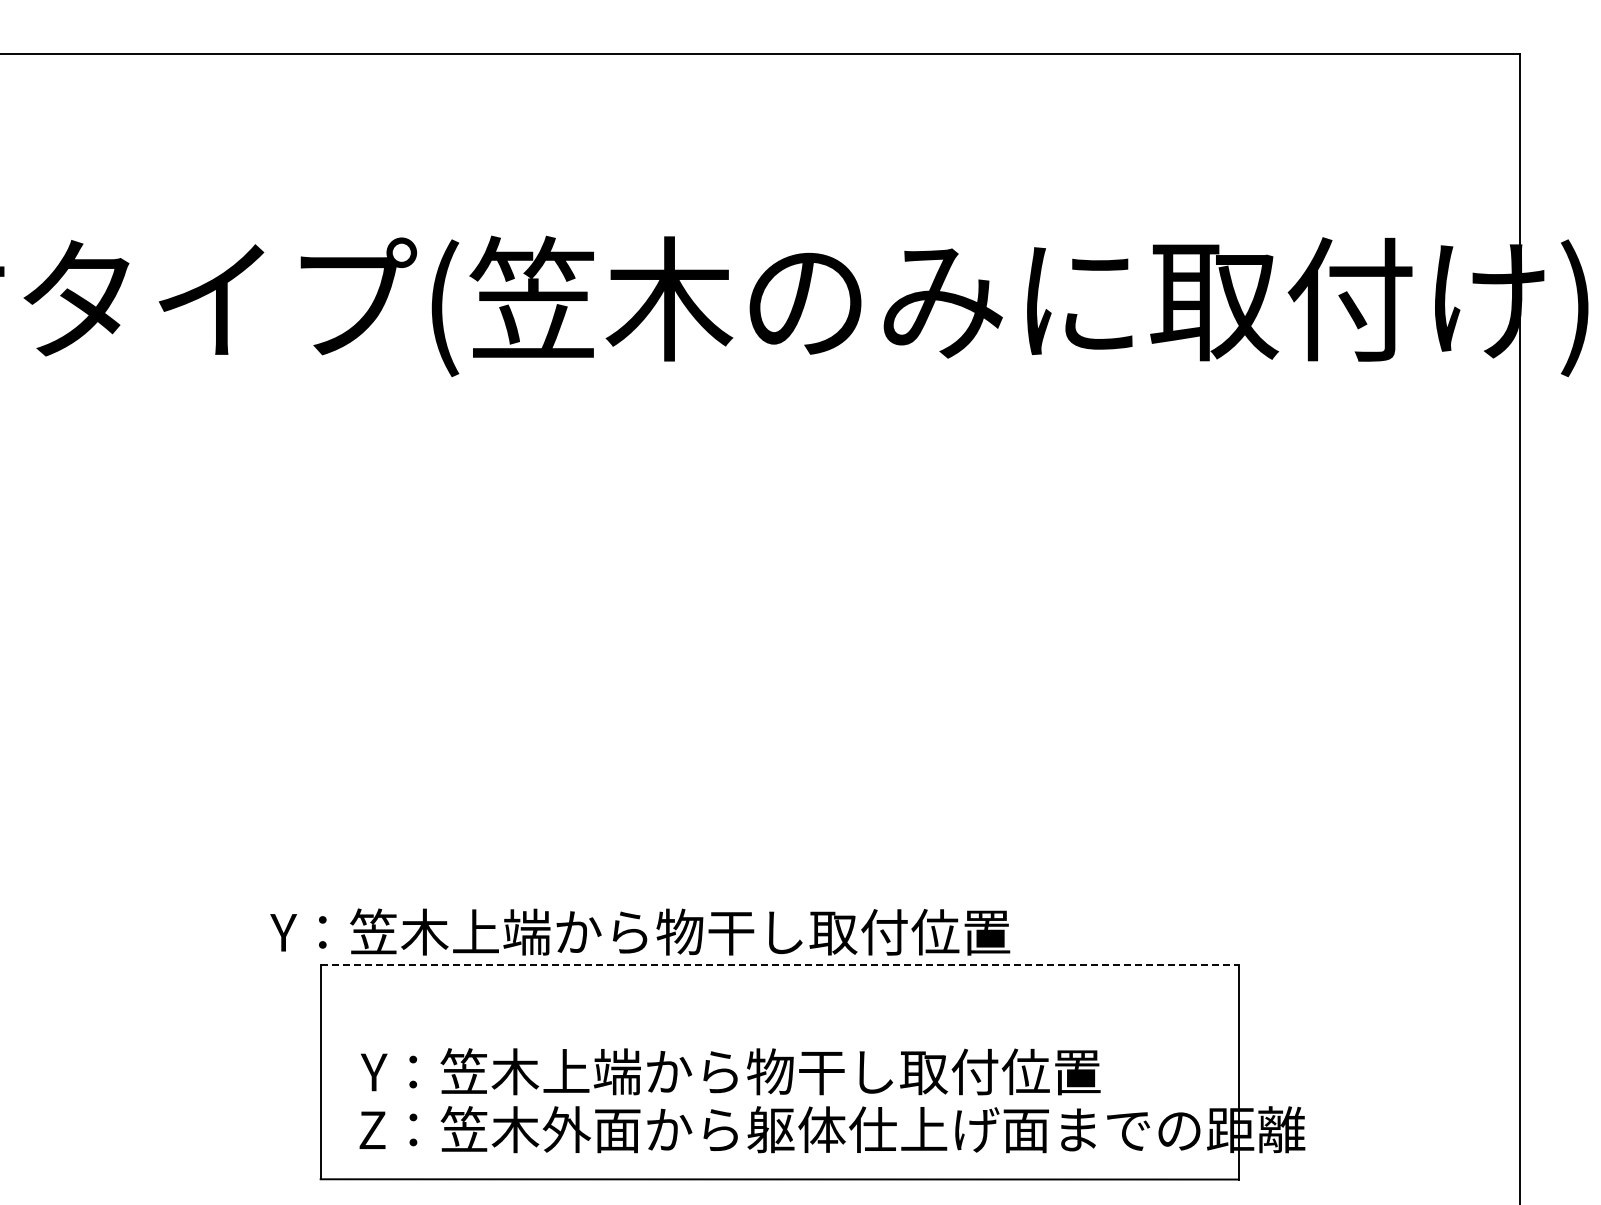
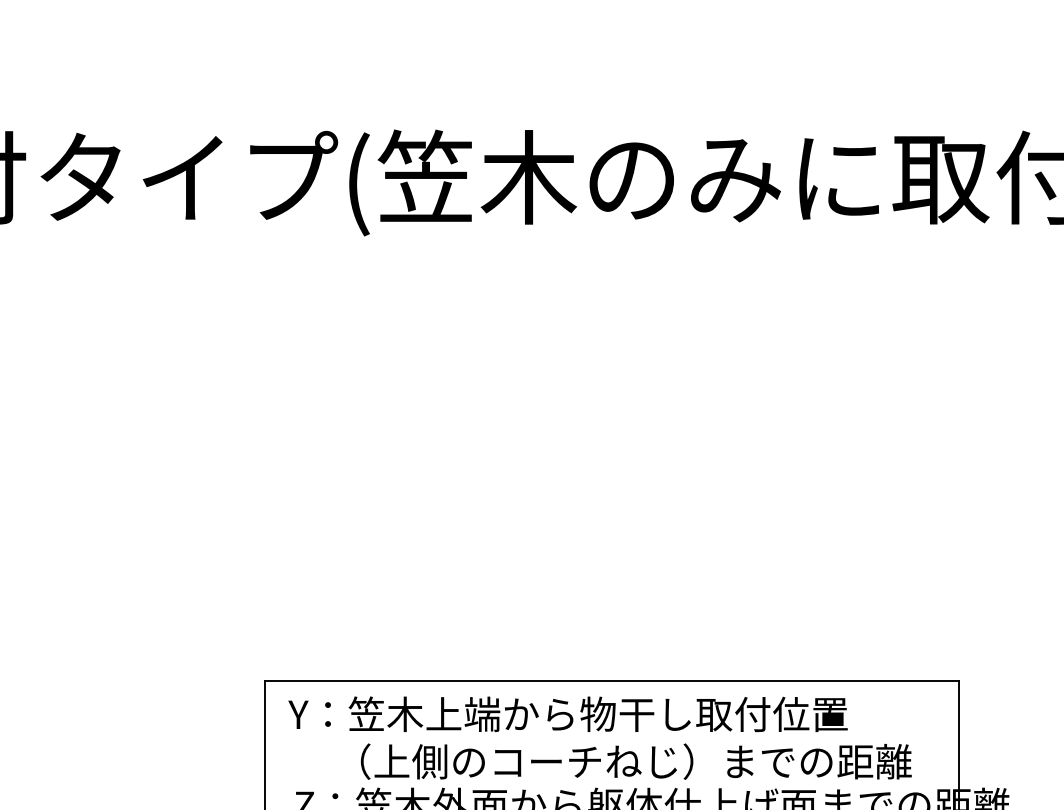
text: (640, 931) -> (568, 713), moved
line: (780, 964) -> (612, 680), dashed -> solid
text: (767, 1071) -> (603, 761), Y：笠木上端から物干し取付位置 -> （上側のコーチねじ）までの距離

